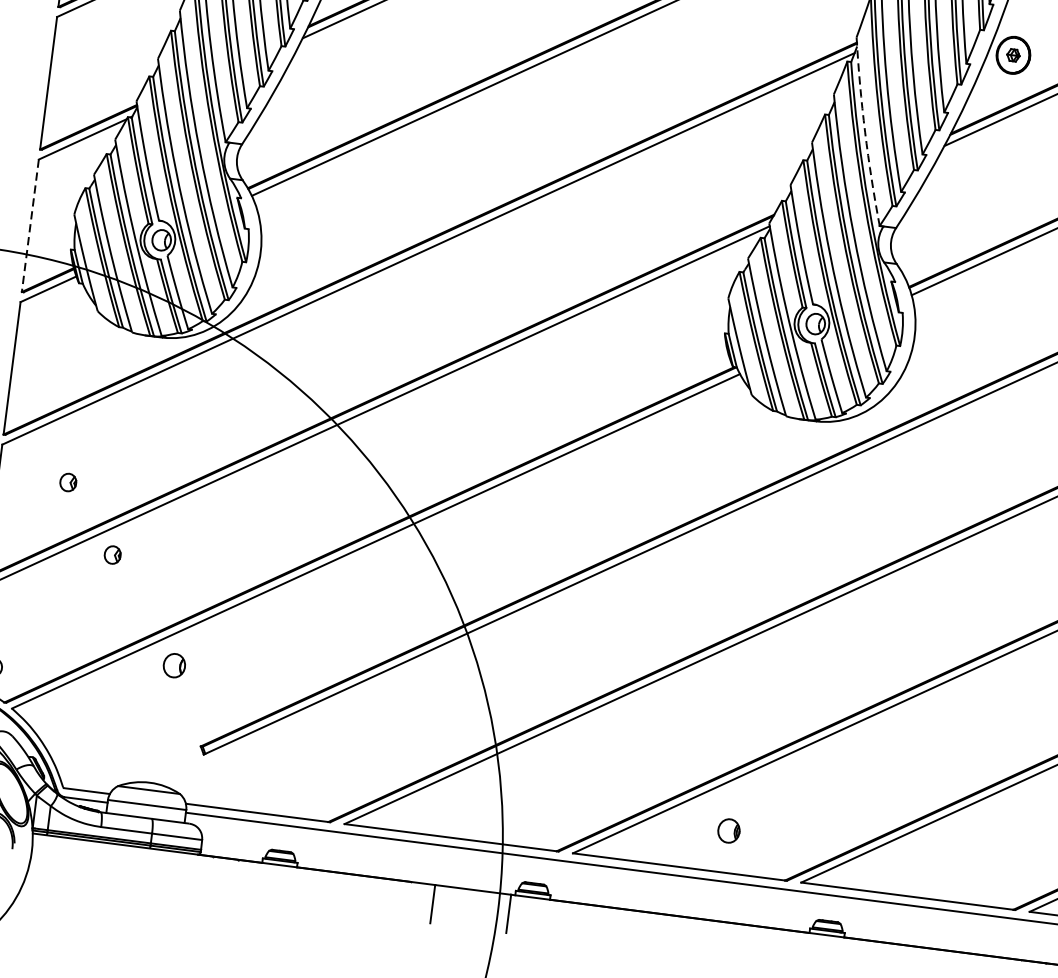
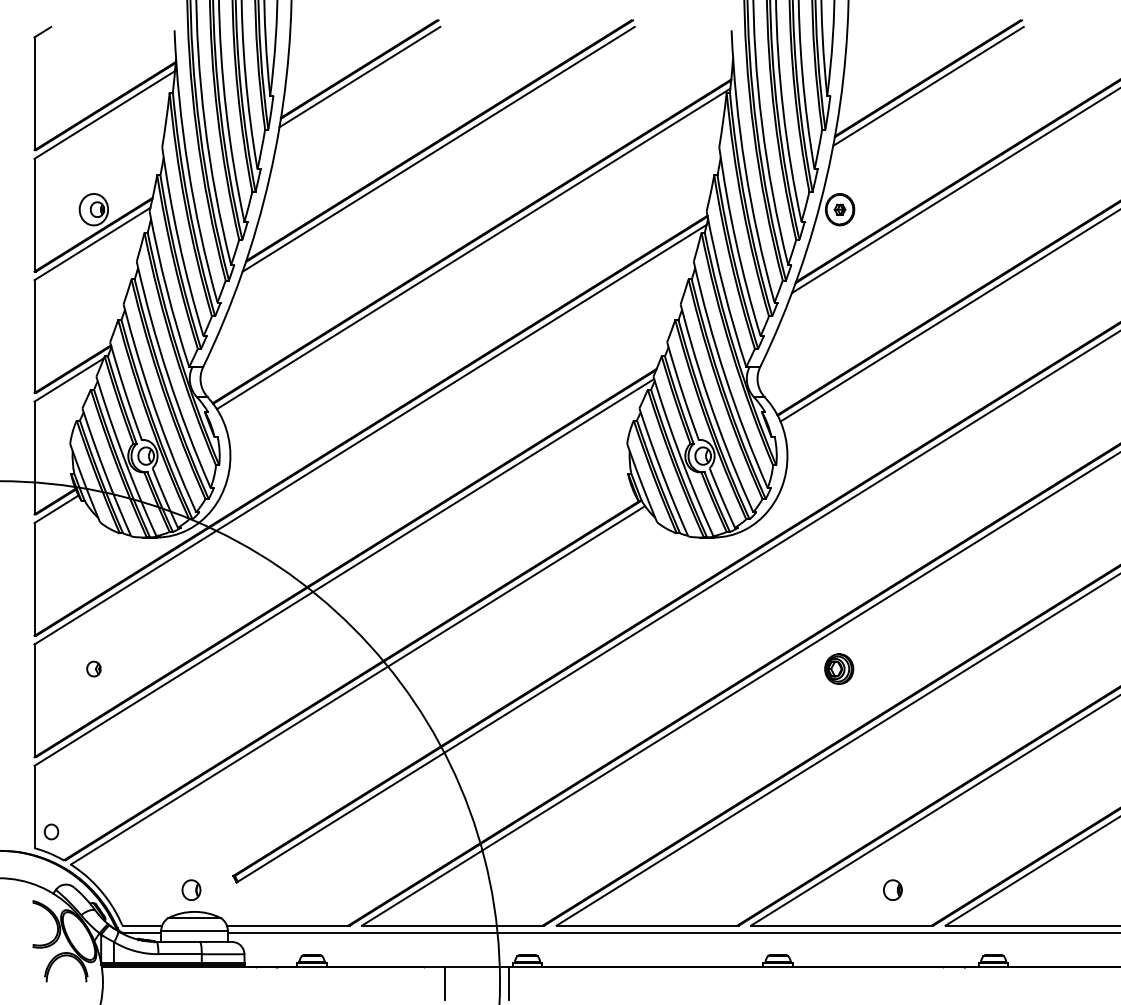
arc: (864, 131) -> (723, 289), dashed -> solid
line: (30, 226) -> (34, 458), dashed -> solid
part: (112, 554) -> (138, 724), removed
part: (943, 593) -> (839, 668), added
part: (174, 664) -> (191, 889), moved
part: (728, 830) -> (892, 889), moved

